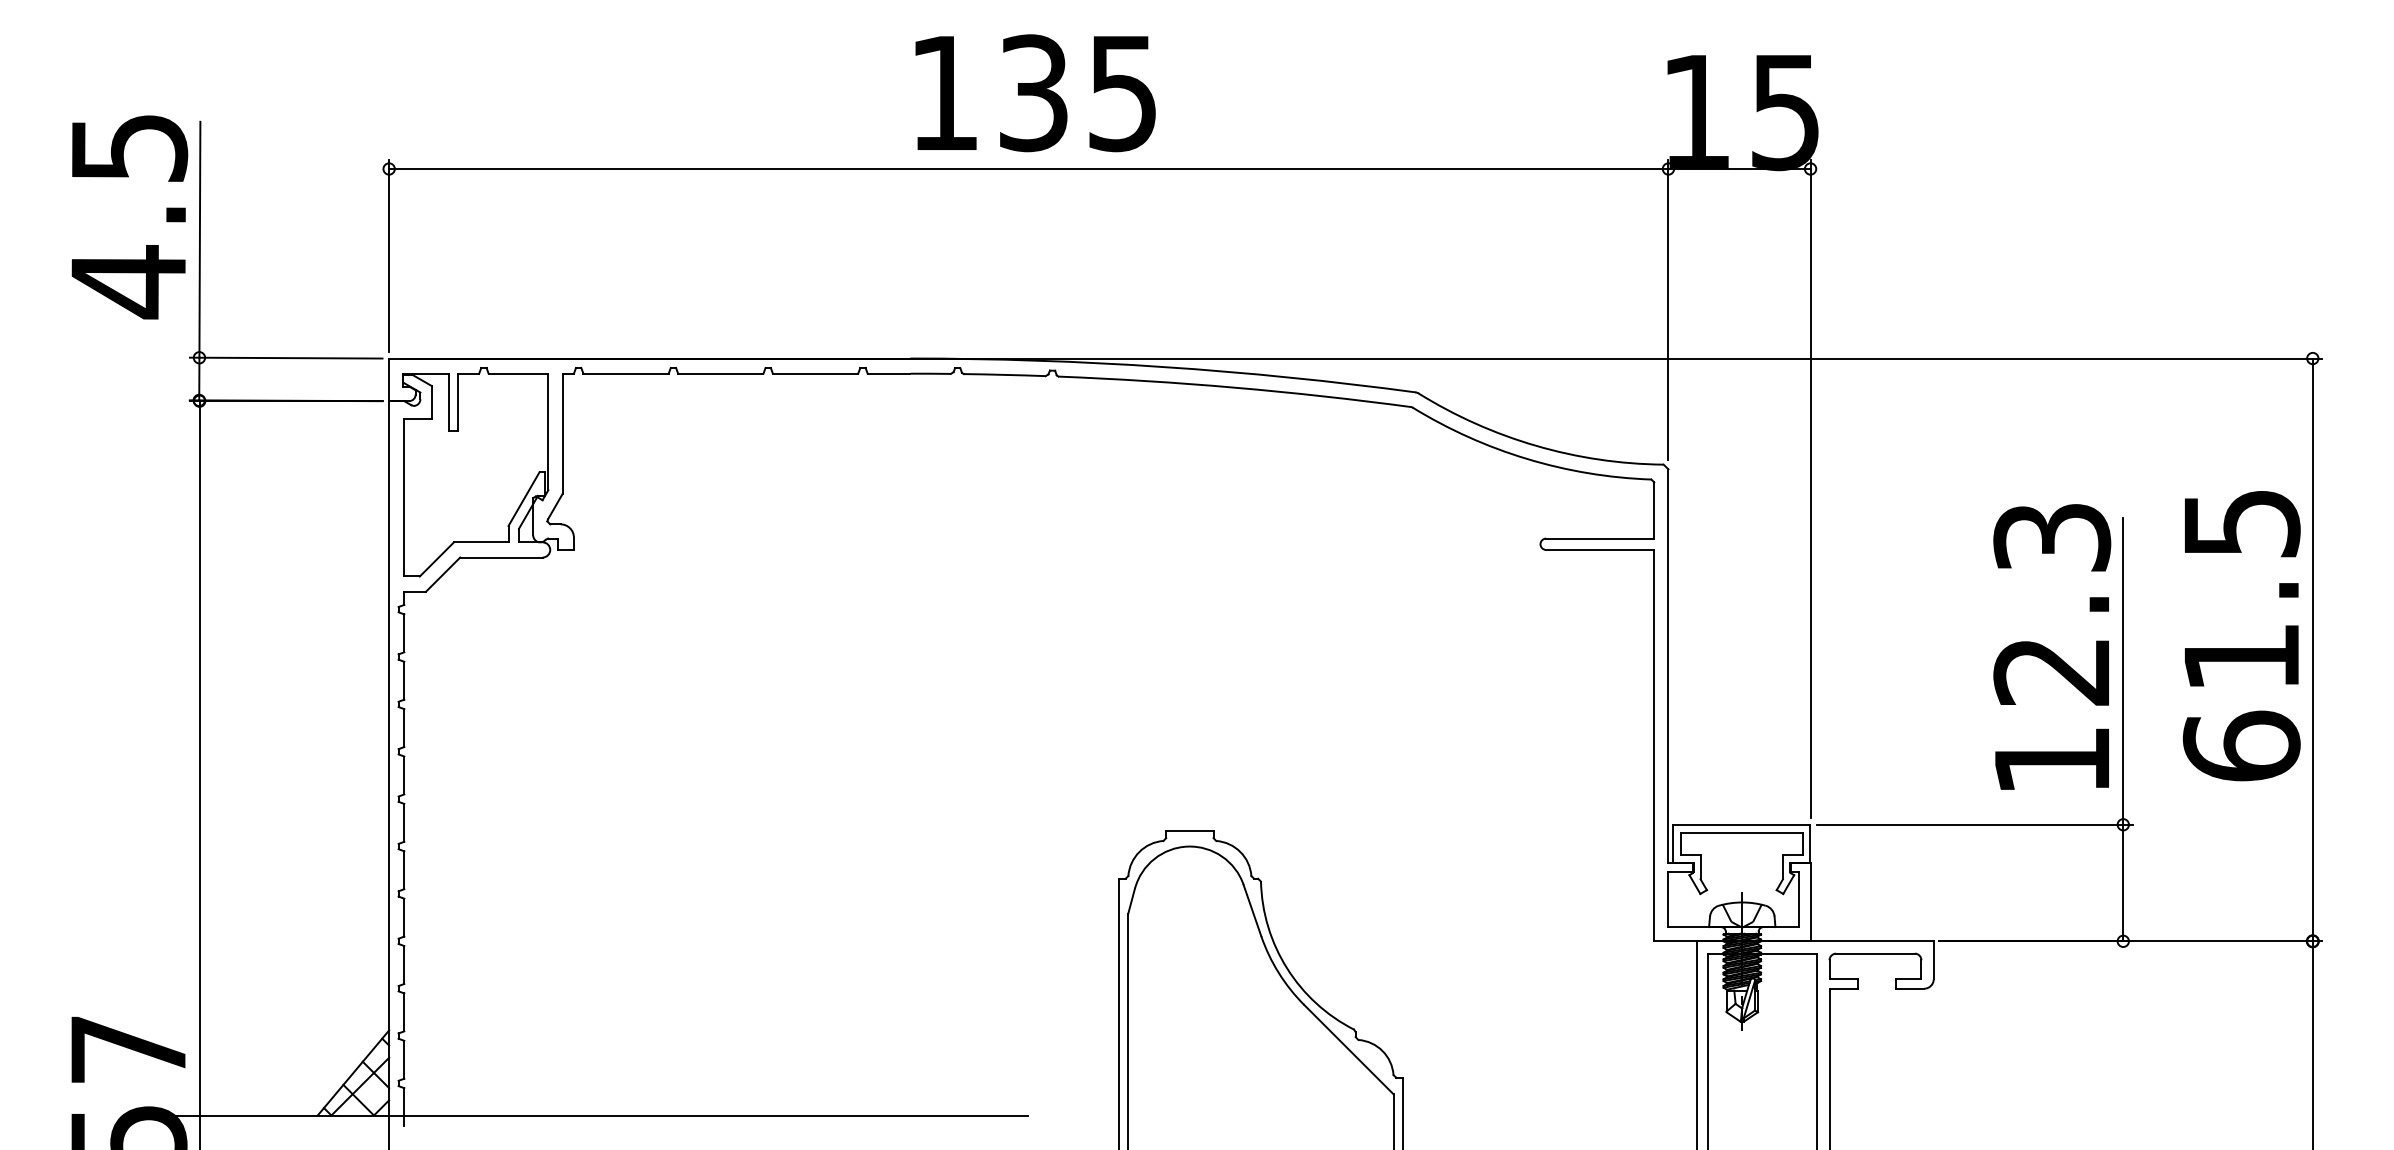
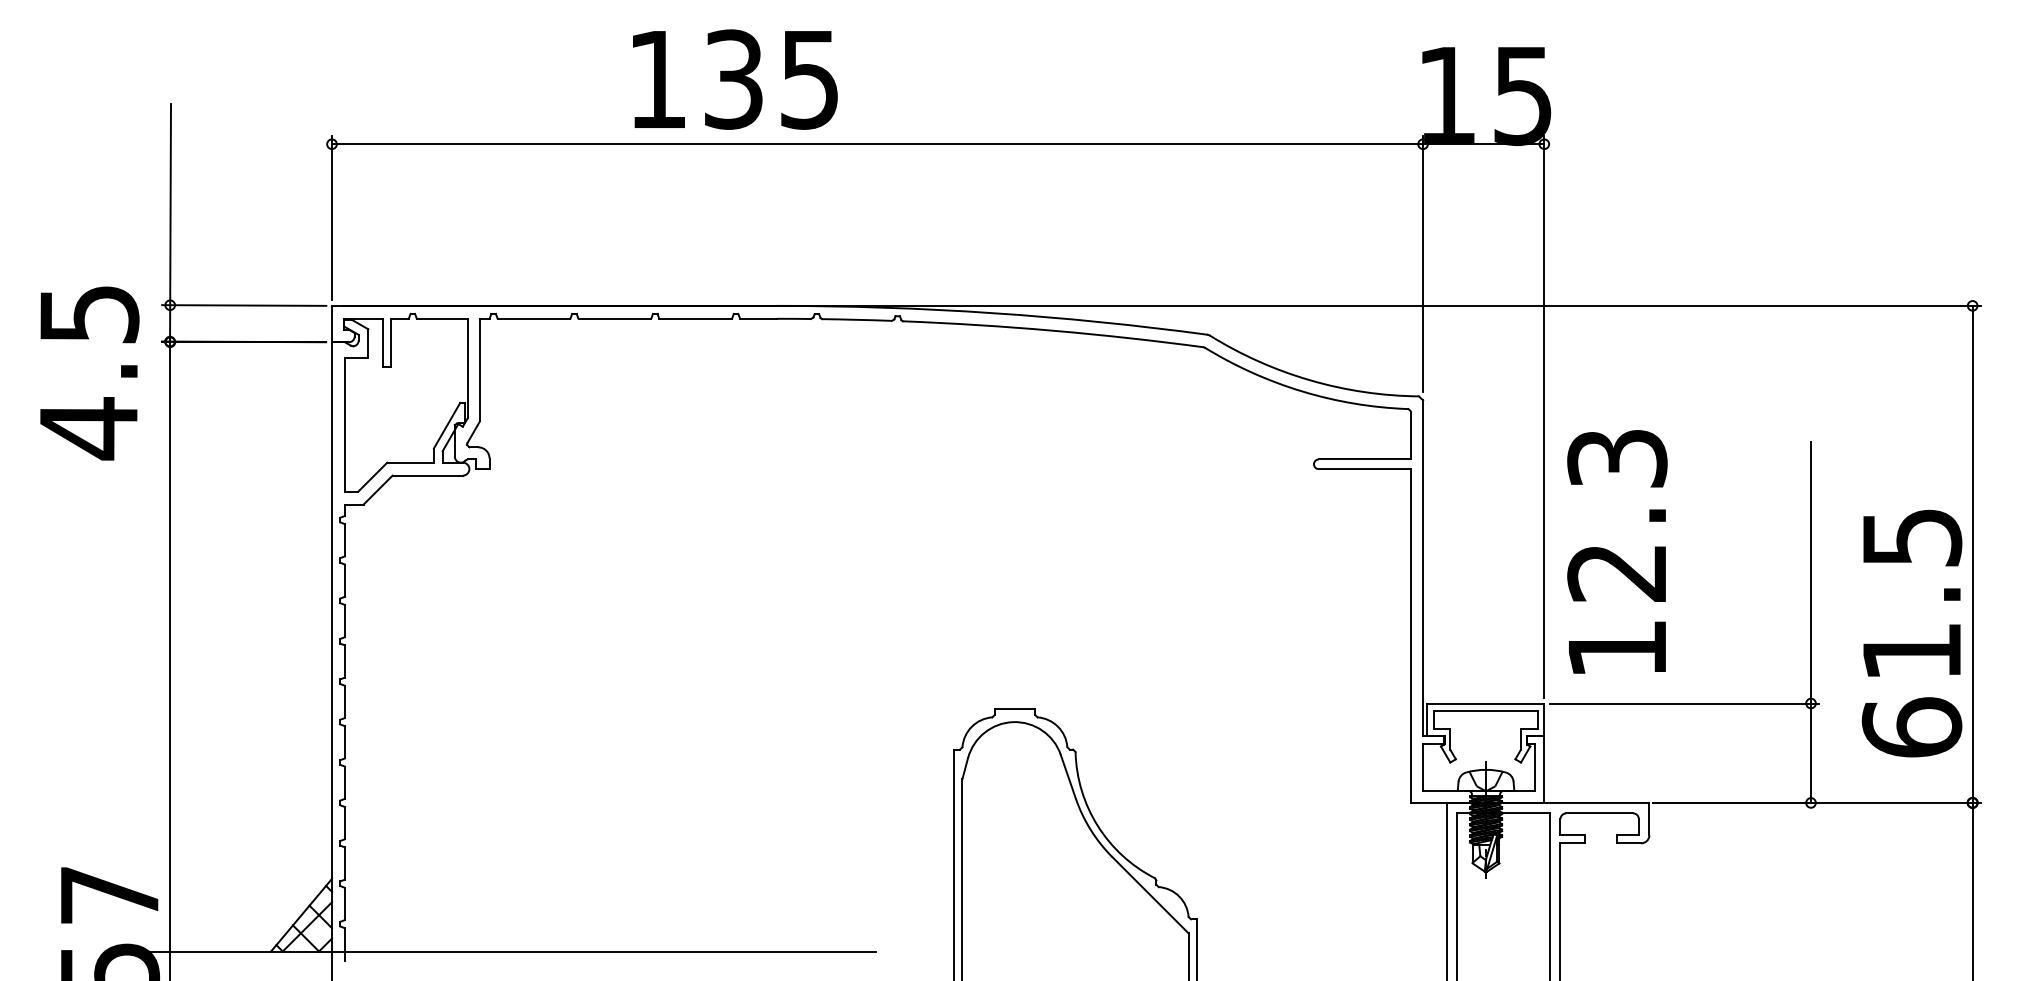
text: (1035, 93) -> (735, 79), moved
text: (129, 217) -> (89, 373), moved
text: (2241, 635) -> (1911, 633), moved
text: (2052, 646) -> (1617, 551), moved

